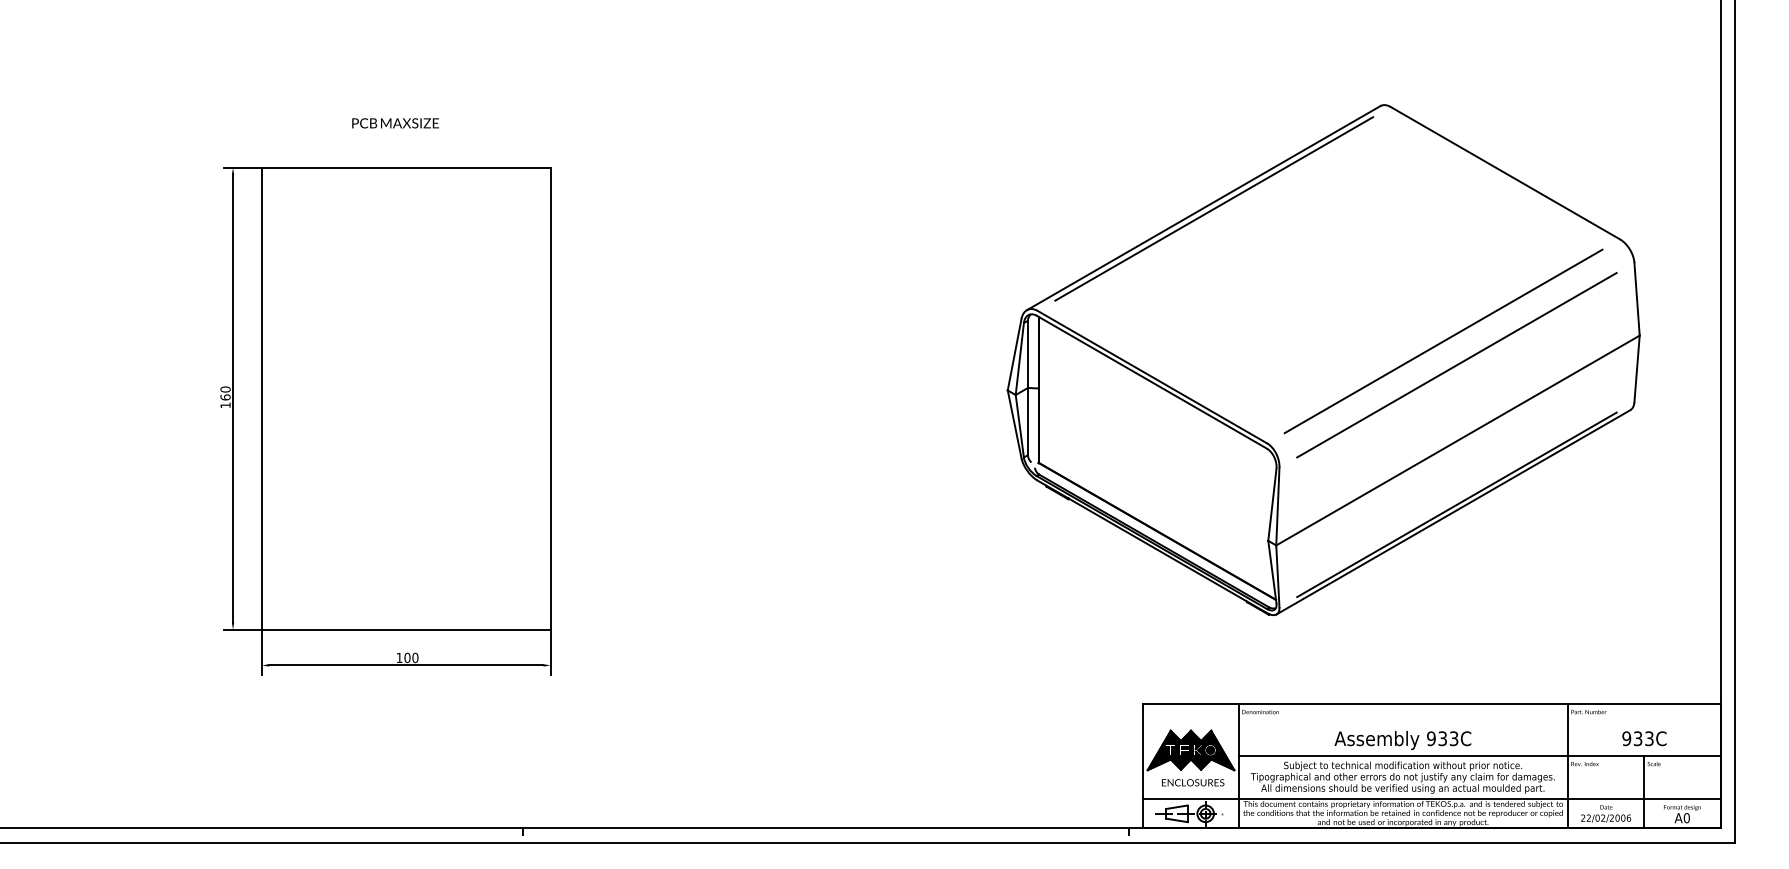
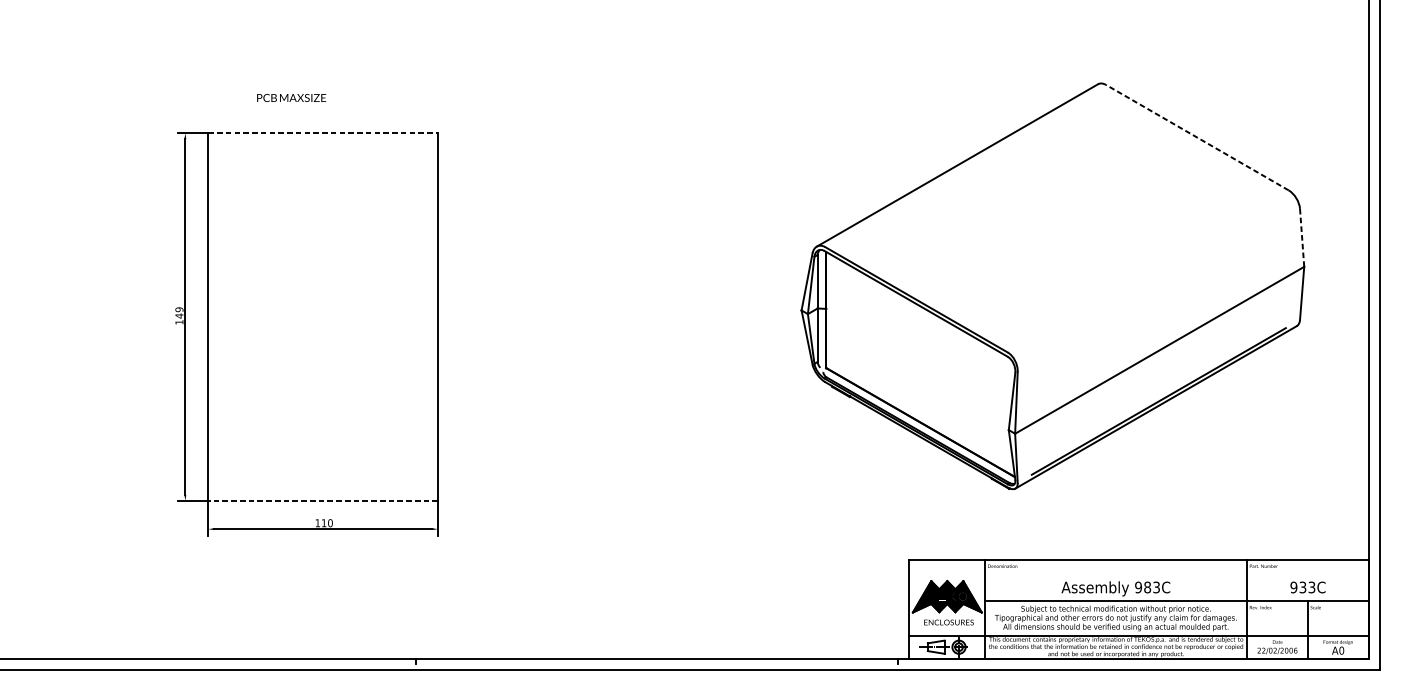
text: (395, 123) -> (291, 98), moved
line: (406, 167) -> (323, 133), solid -> dashed
line: (1505, 172) -> (1197, 137), solid -> dashed
line: (1214, 208) -> (966, 165), removed
line: (1637, 299) -> (1302, 238), solid -> dashed
line: (1443, 341) -> (1148, 271), removed
line: (1456, 365) -> (1158, 290), removed
text: (225, 393) -> (179, 312), 160 -> 149
line: (405, 629) -> (322, 500), solid -> dashed
text: (407, 657) -> (324, 522), 100 -> 110
text: (1442, 738) -> (1147, 587), 933C -> 983C

